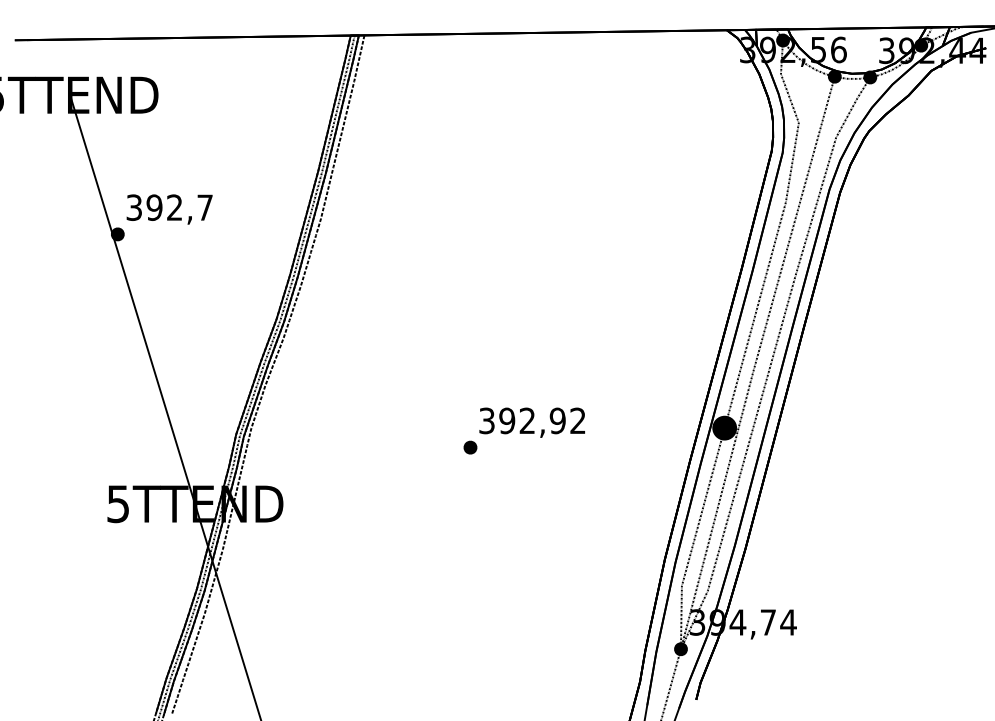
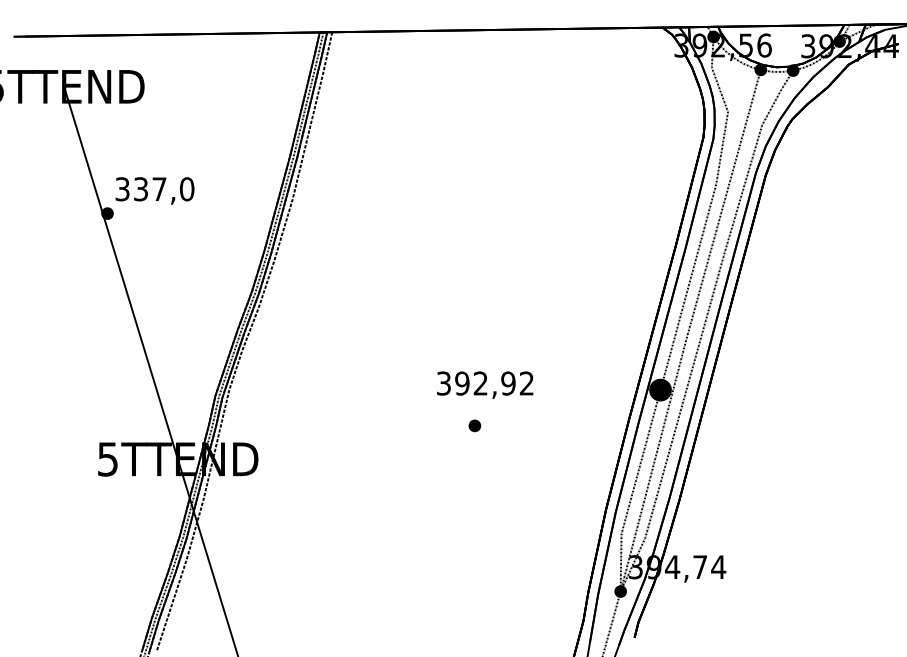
text: (179, 207) -> (163, 189), 392,7 -> 337,0
part: (470, 447) -> (474, 425), moved

